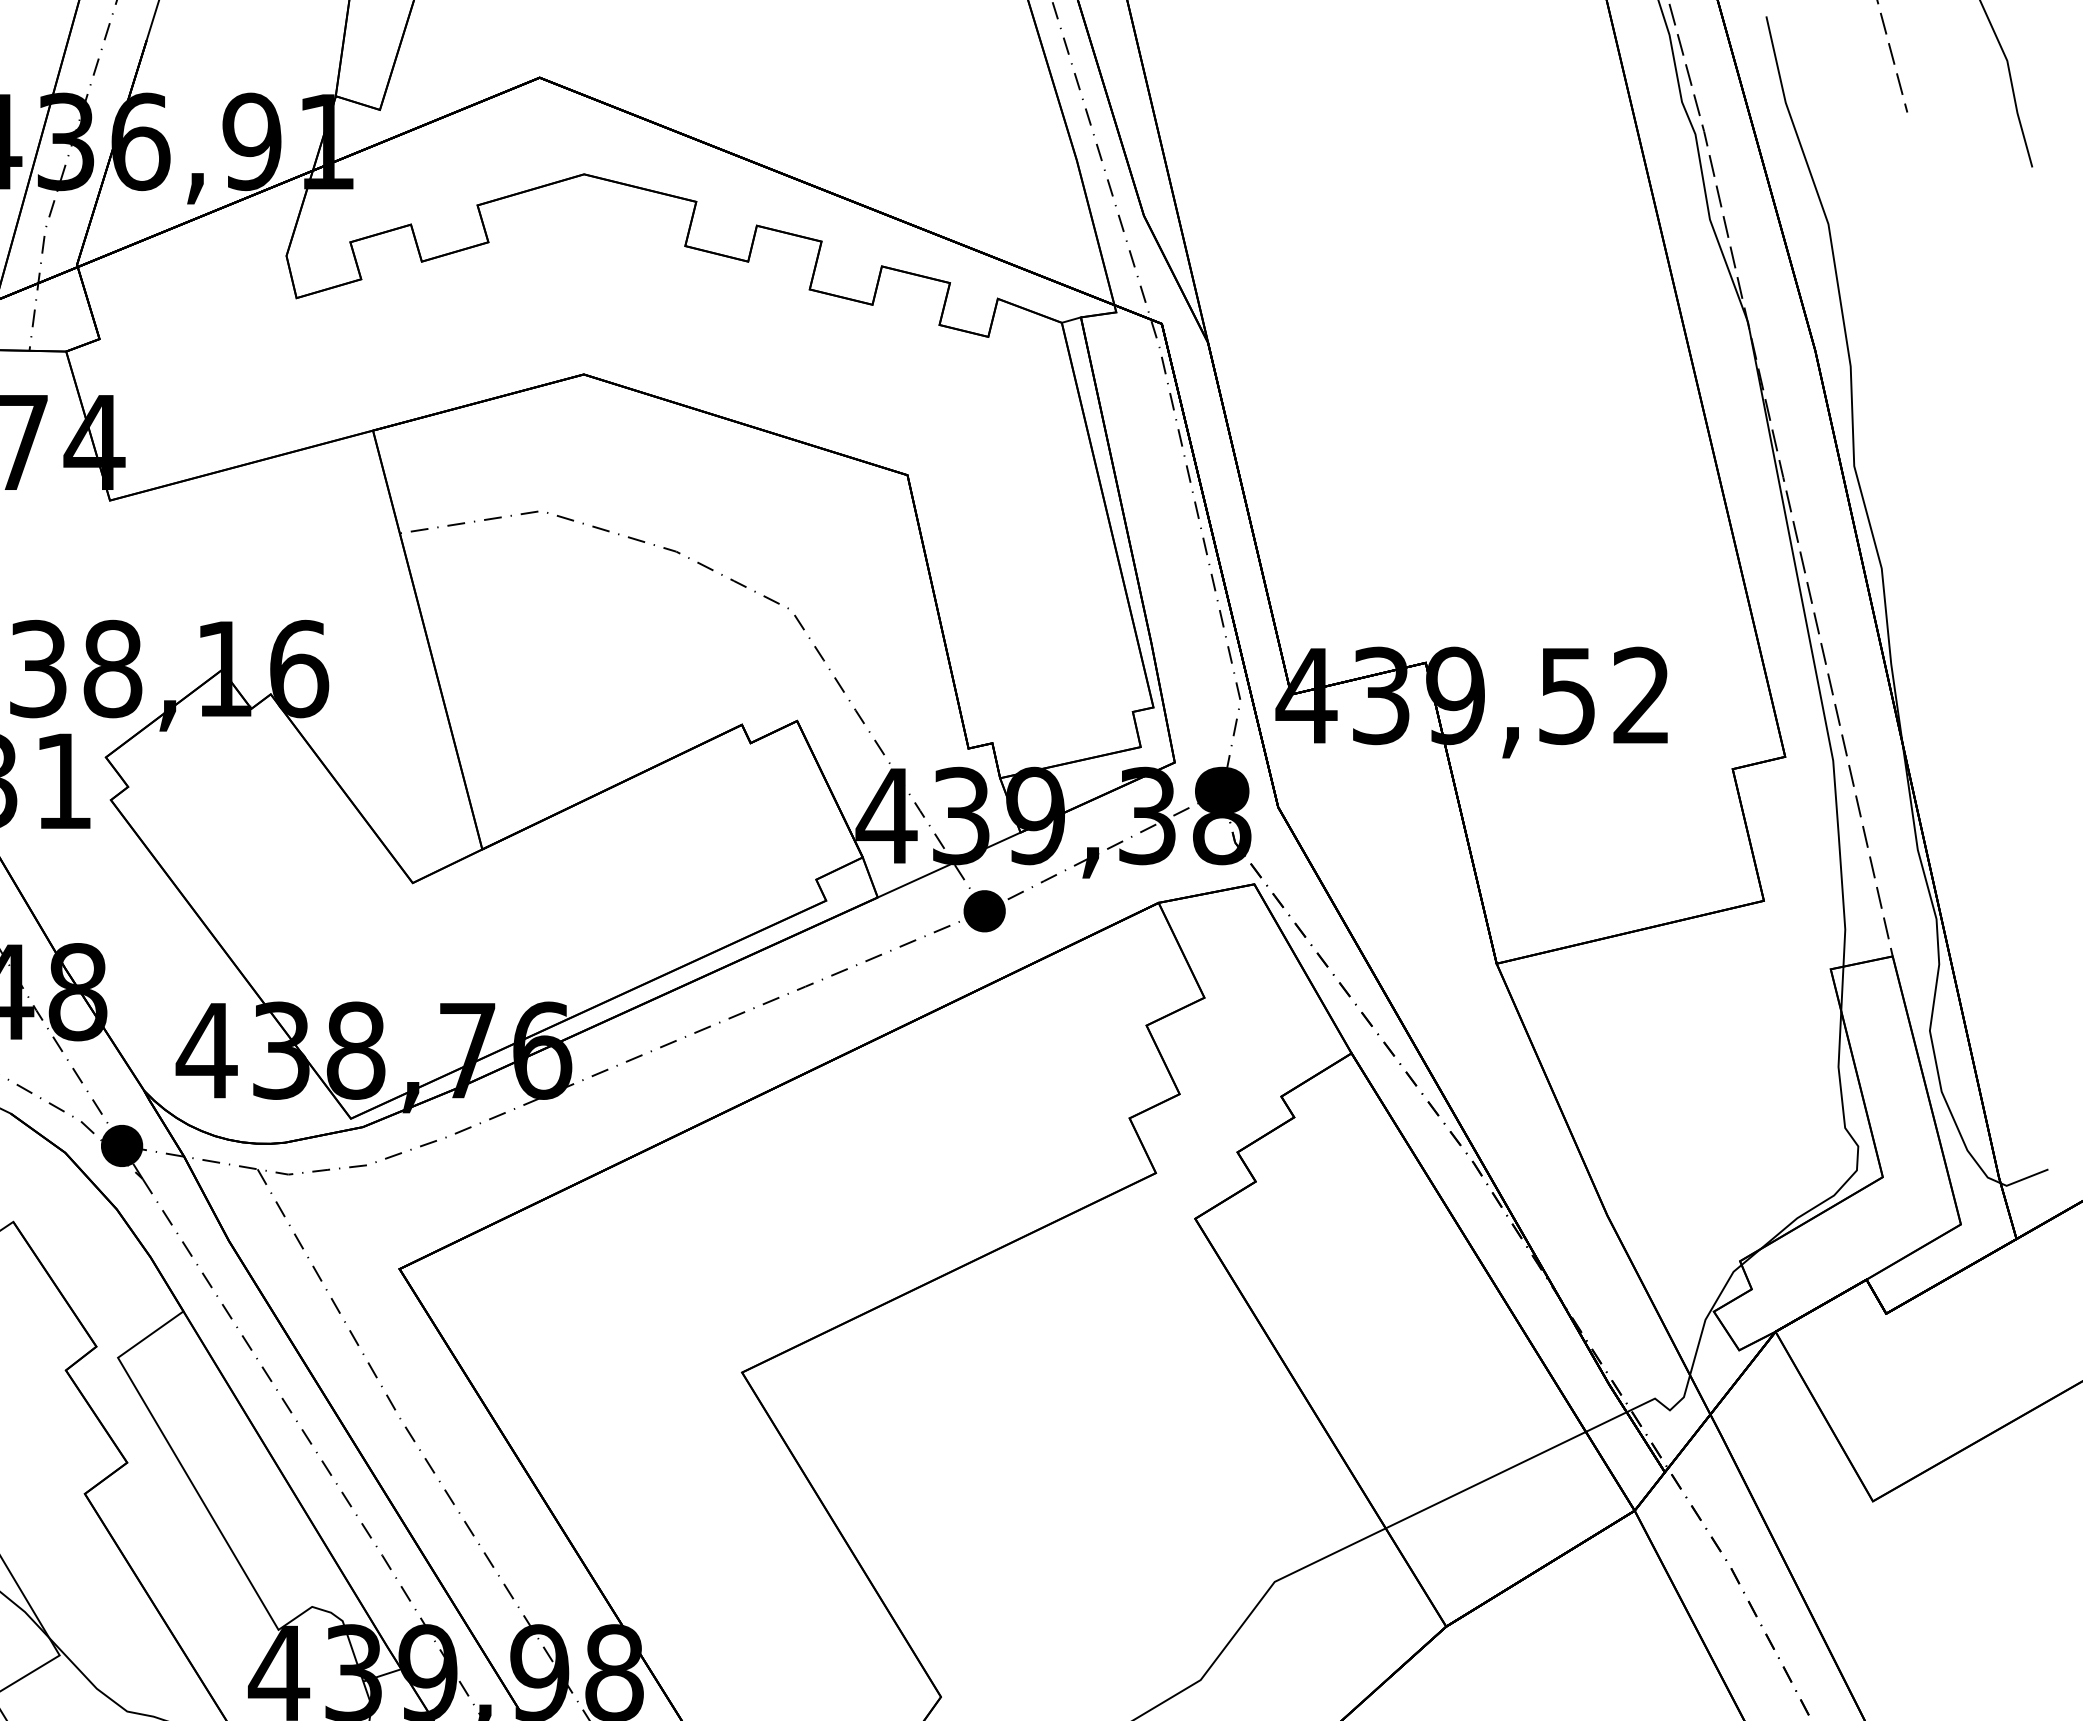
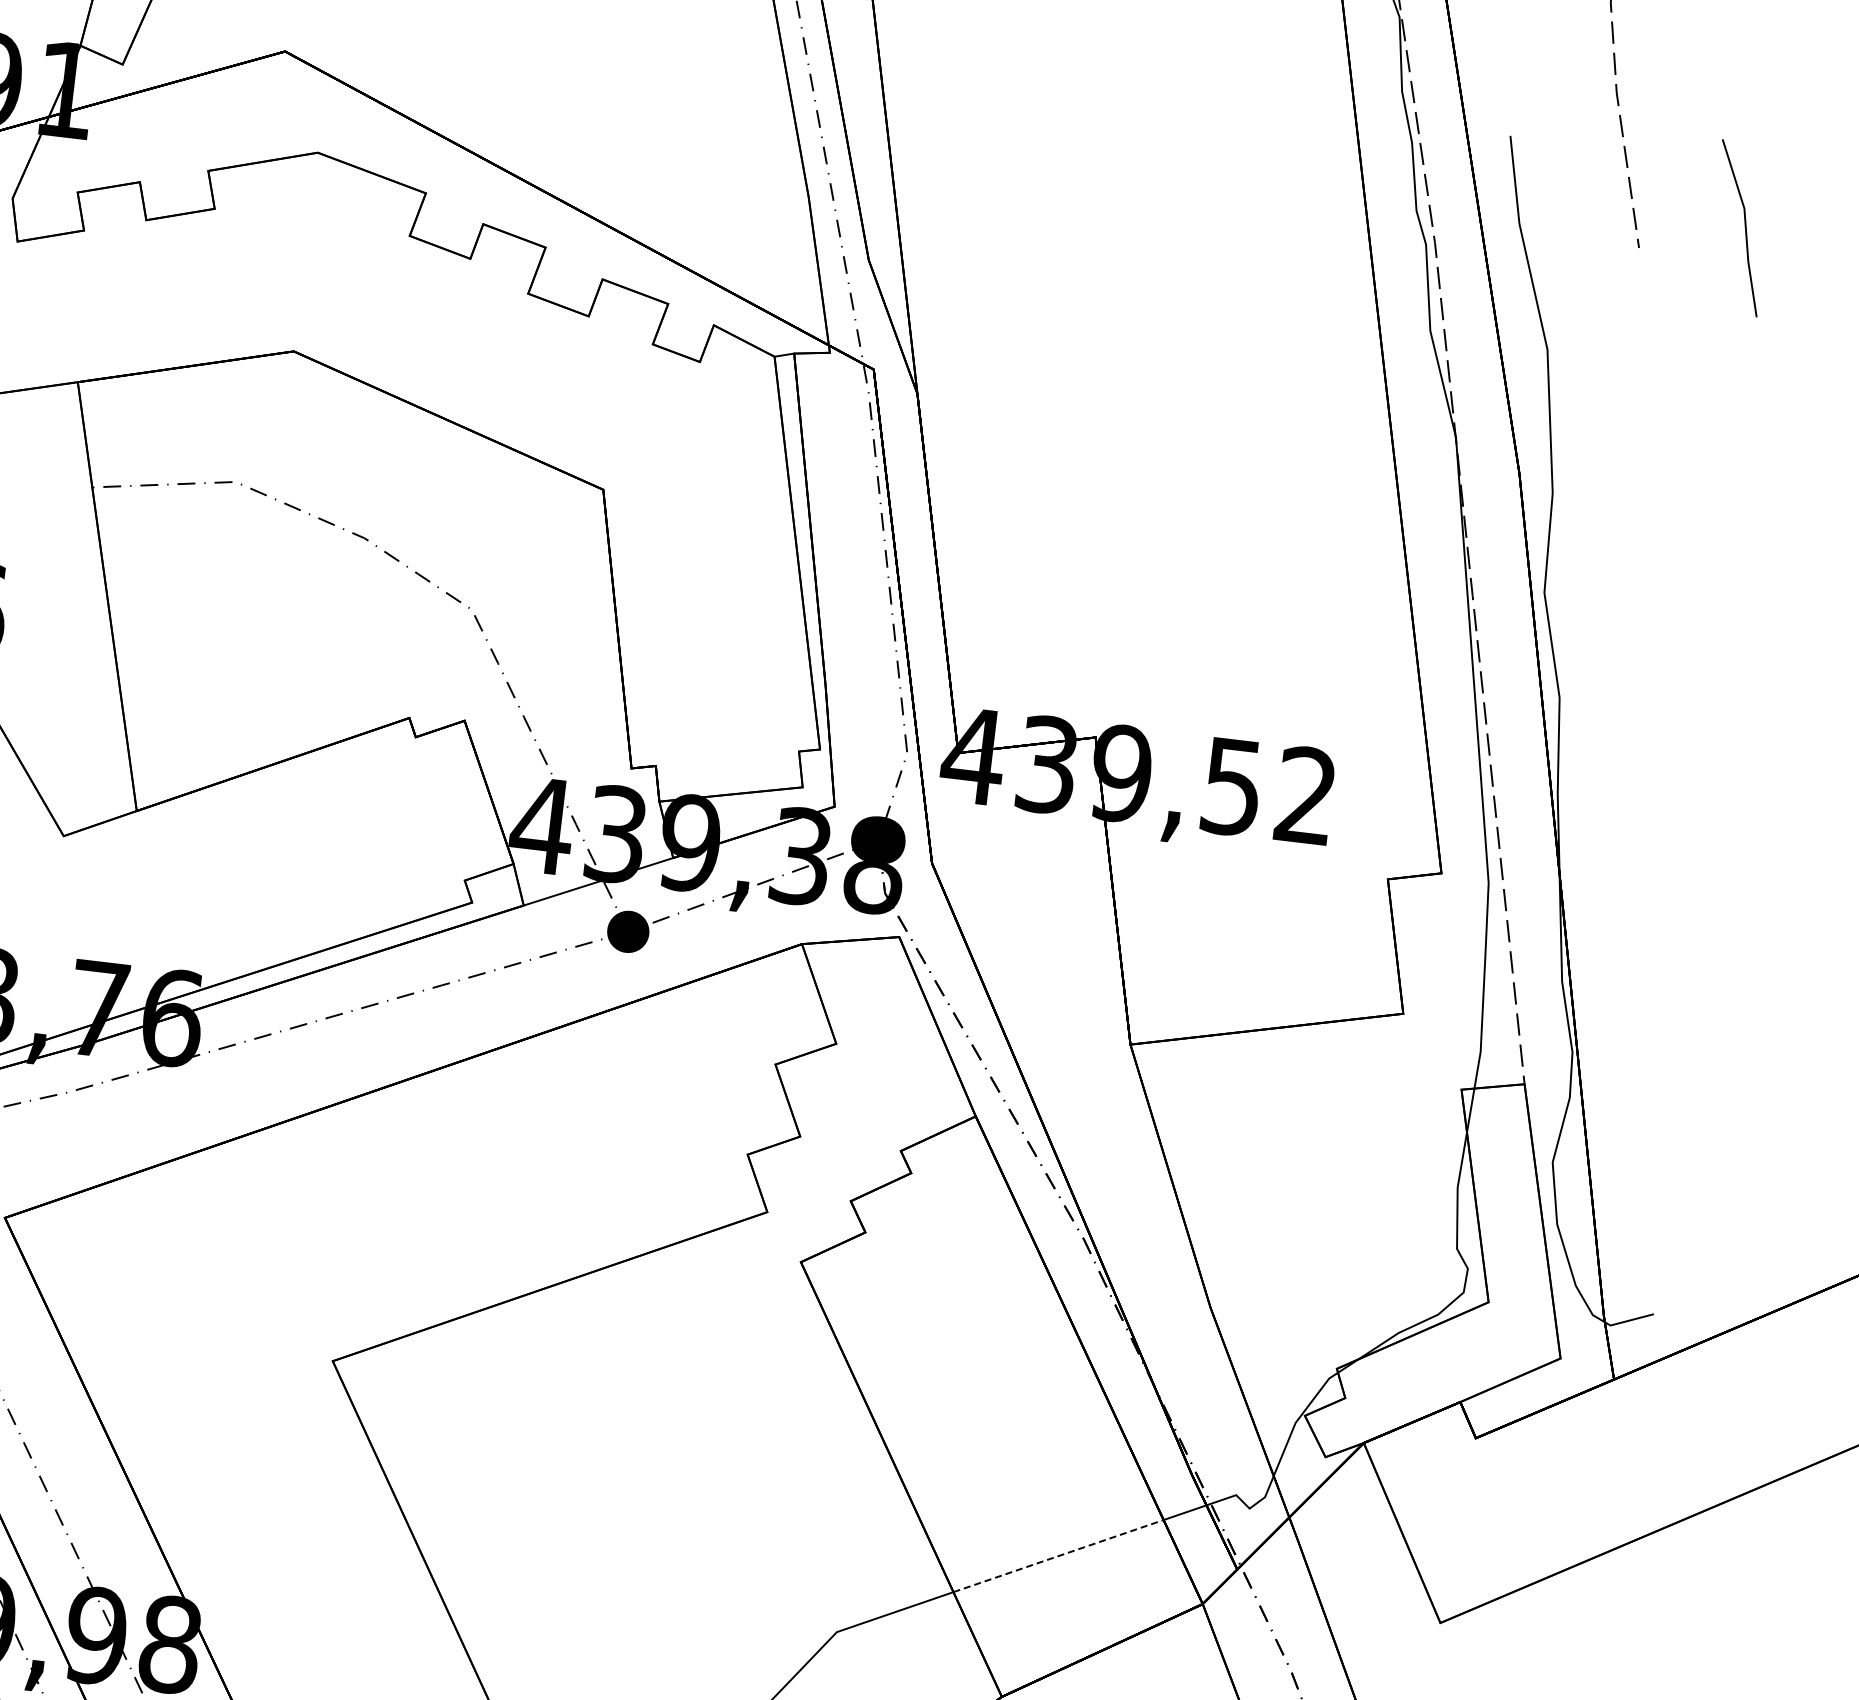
line: (1486, 1479) -> (1059, 1555), solid -> dashed

